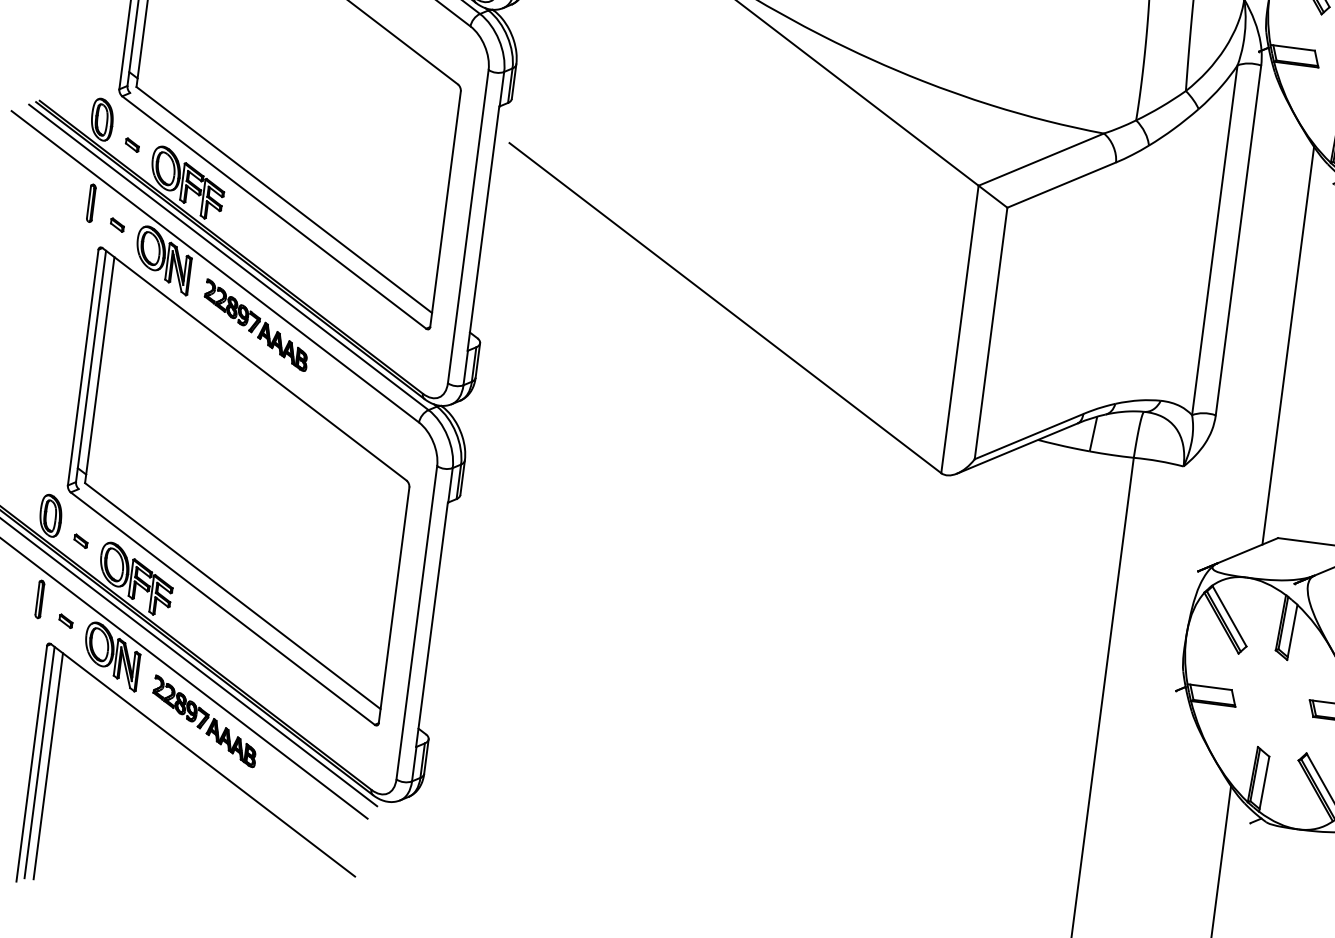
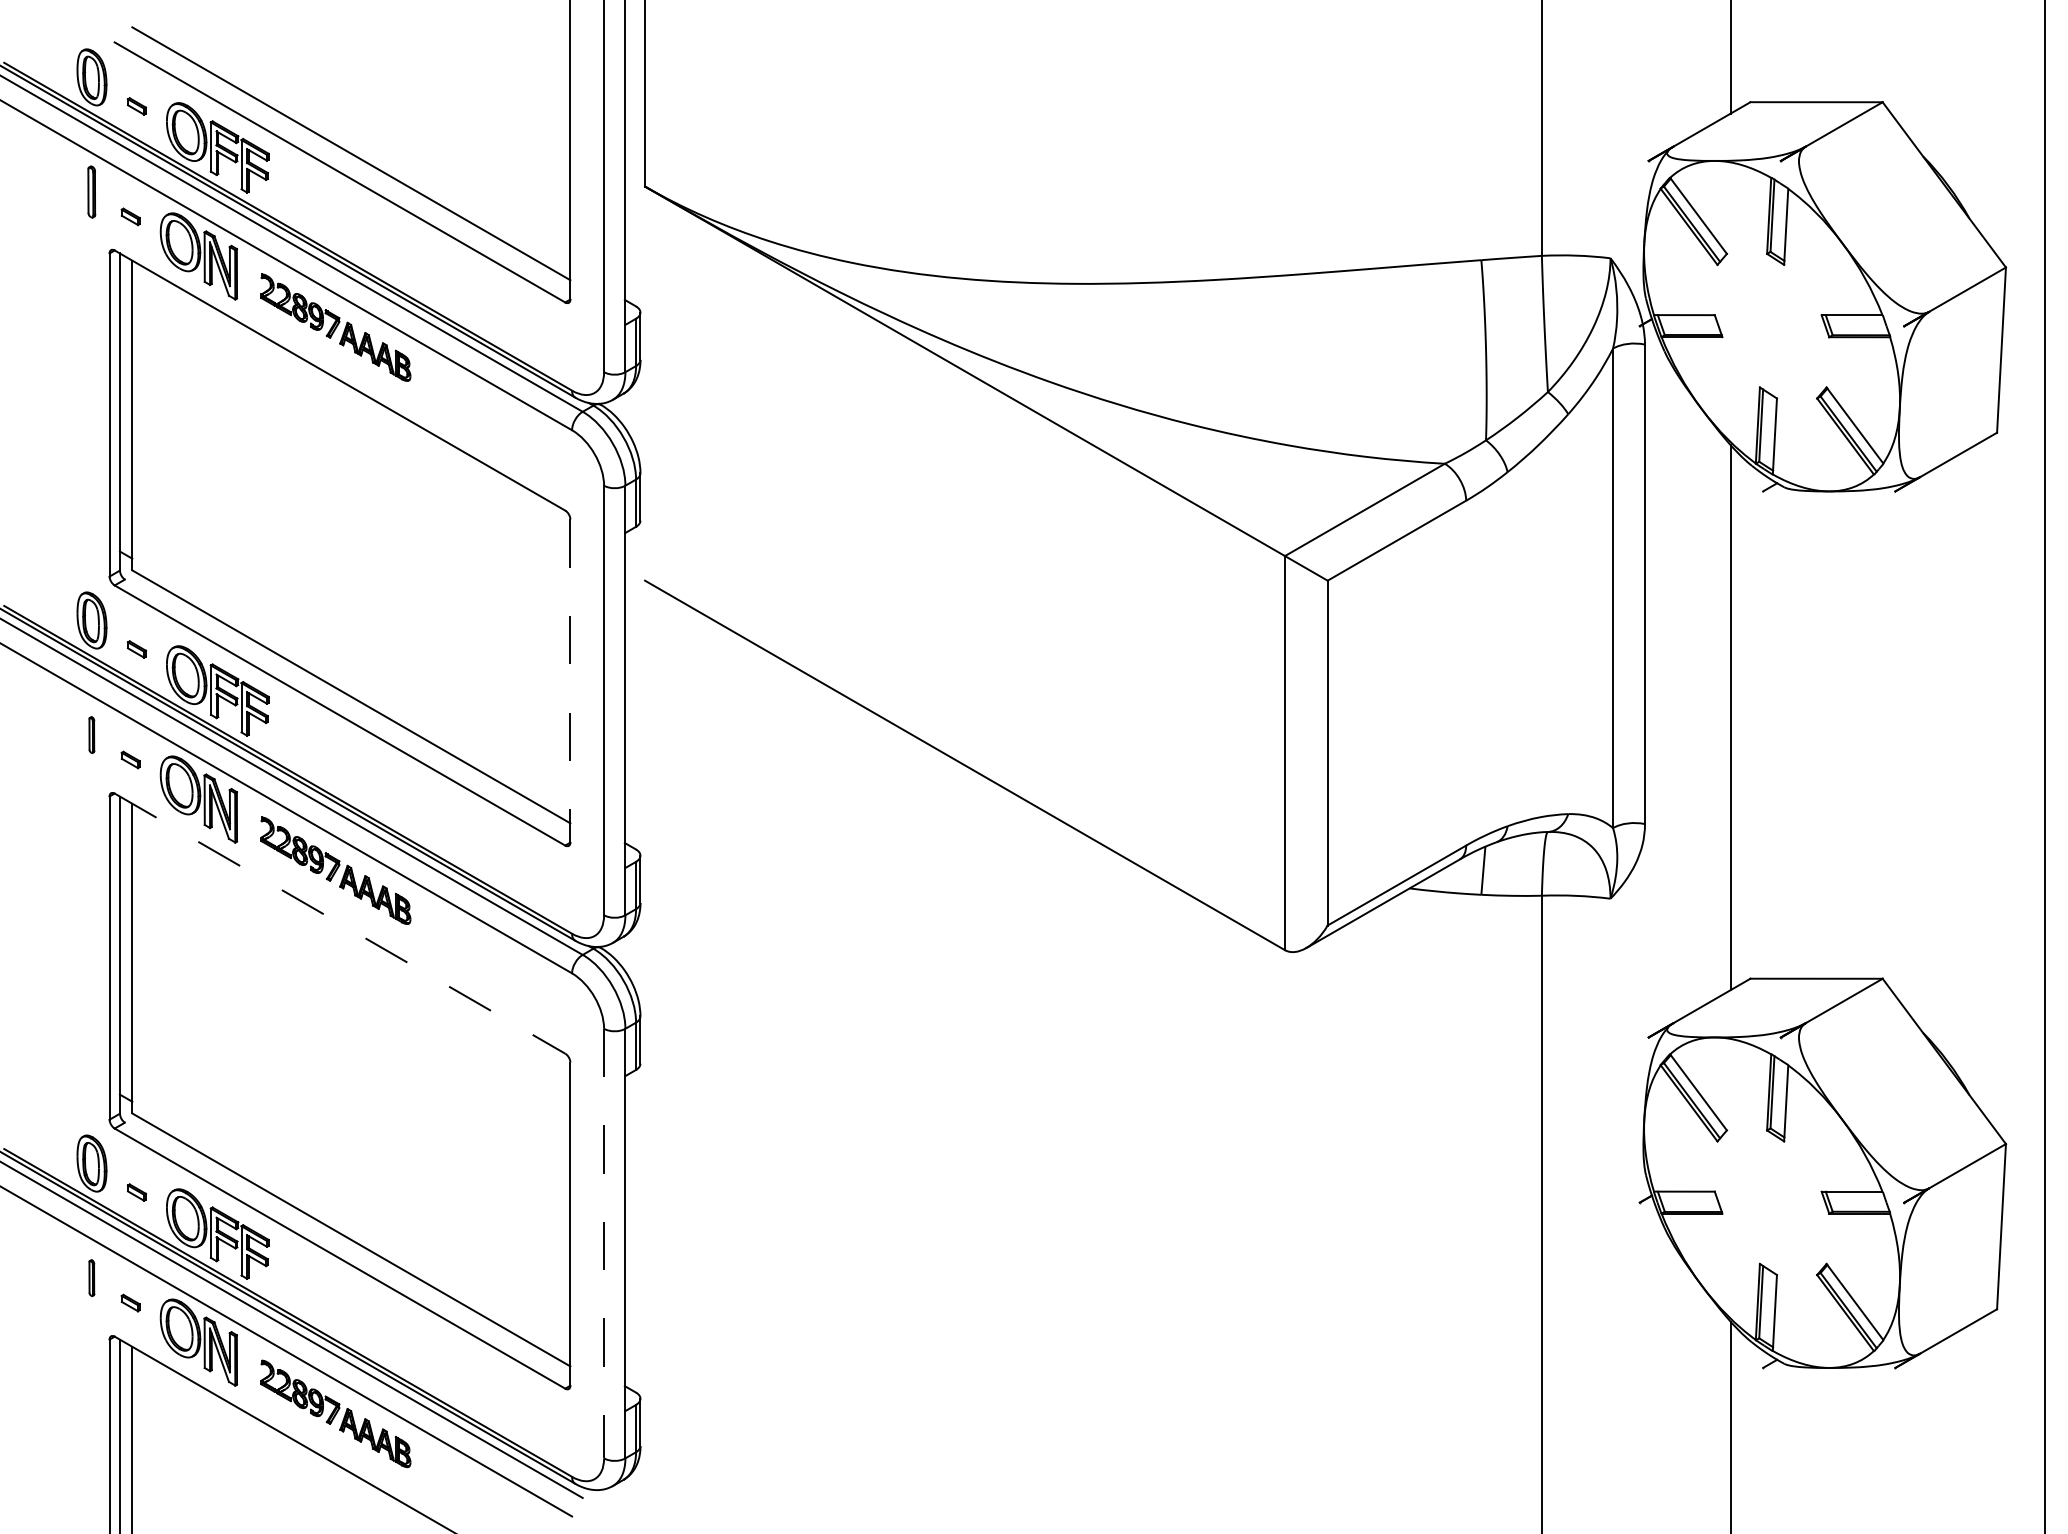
part: (91, 202) -> (91, 734), size x0.7
line: (445, 209) -> (570, 681), solid -> dashed
line: (254, 364) -> (340, 923), solid -> dashed
part: (39, 598) -> (91, 1277), size x0.7
line: (417, 622) -> (604, 1243), solid -> dashed

